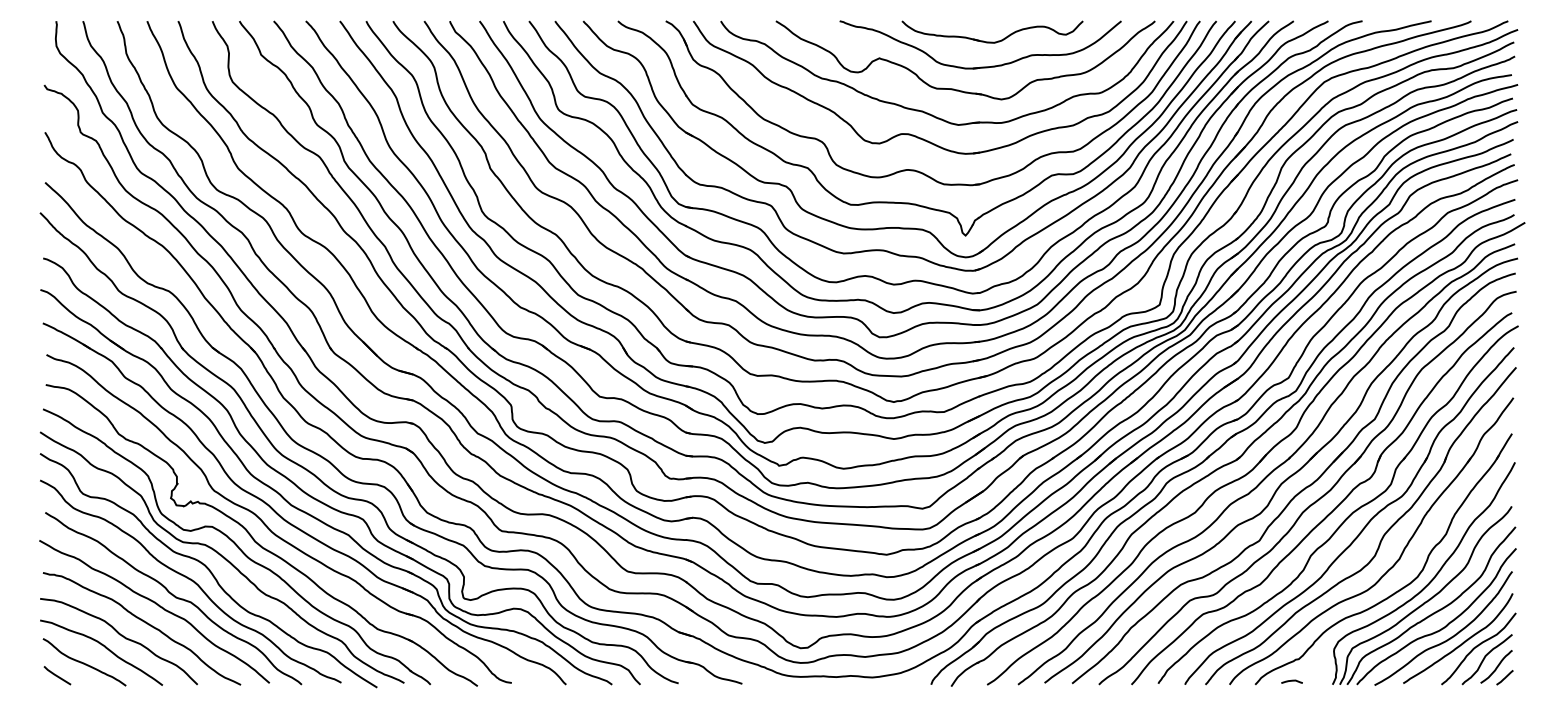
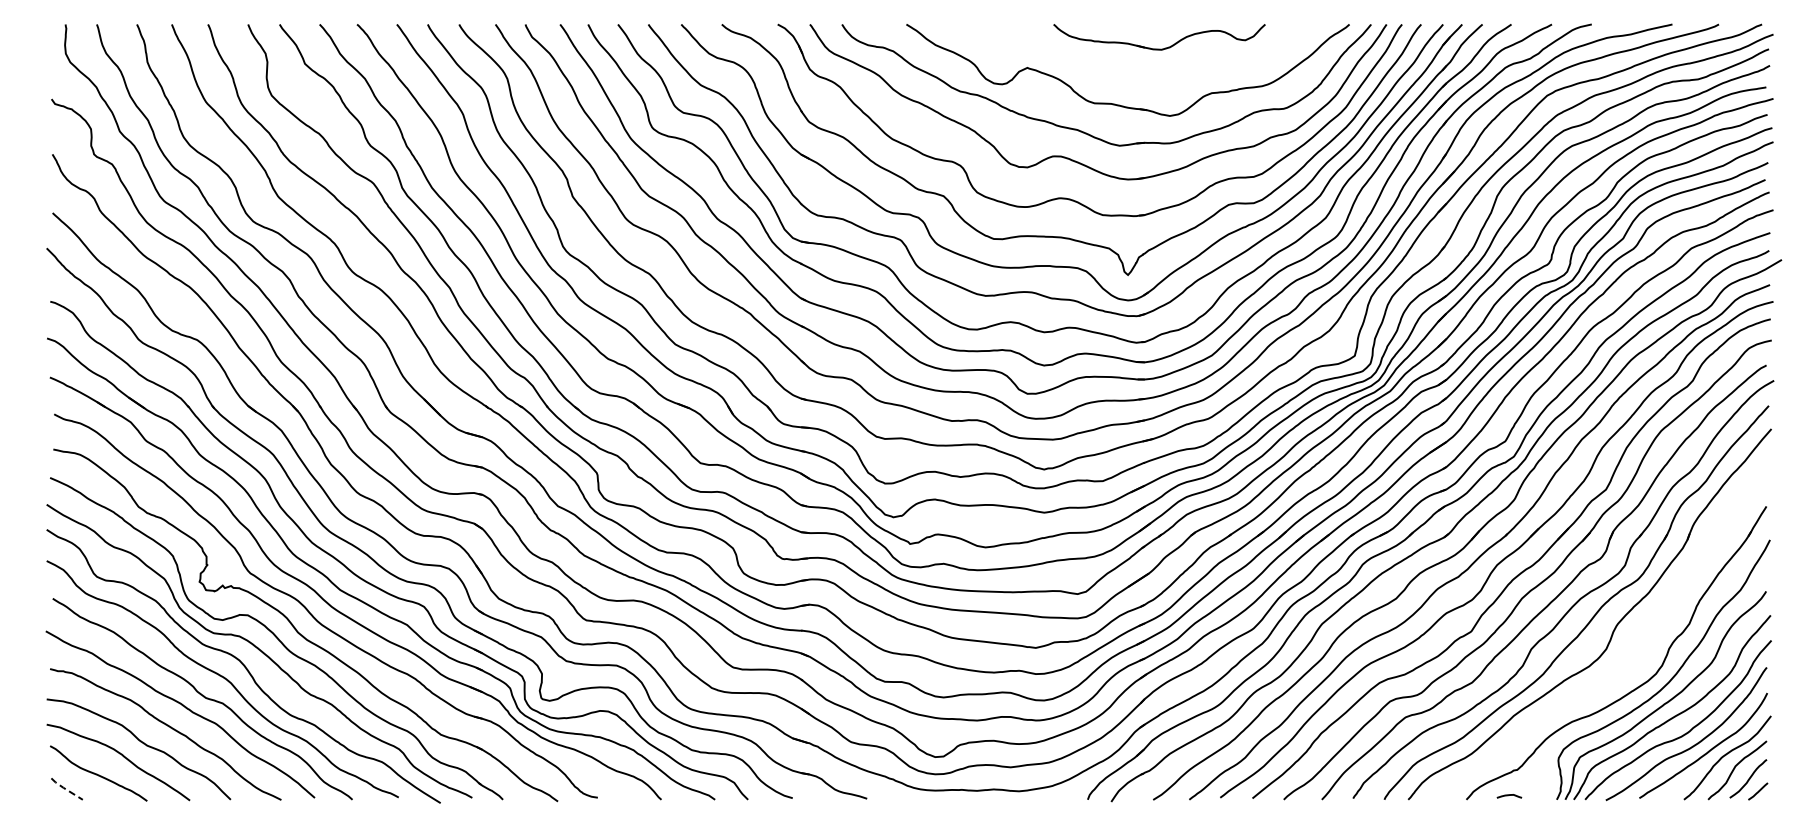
part: (982, 66) -> (1147, 77), removed
part: (1393, 563) -> (1628, 658), removed
line: (57, 675) -> (66, 789), solid -> dashed

